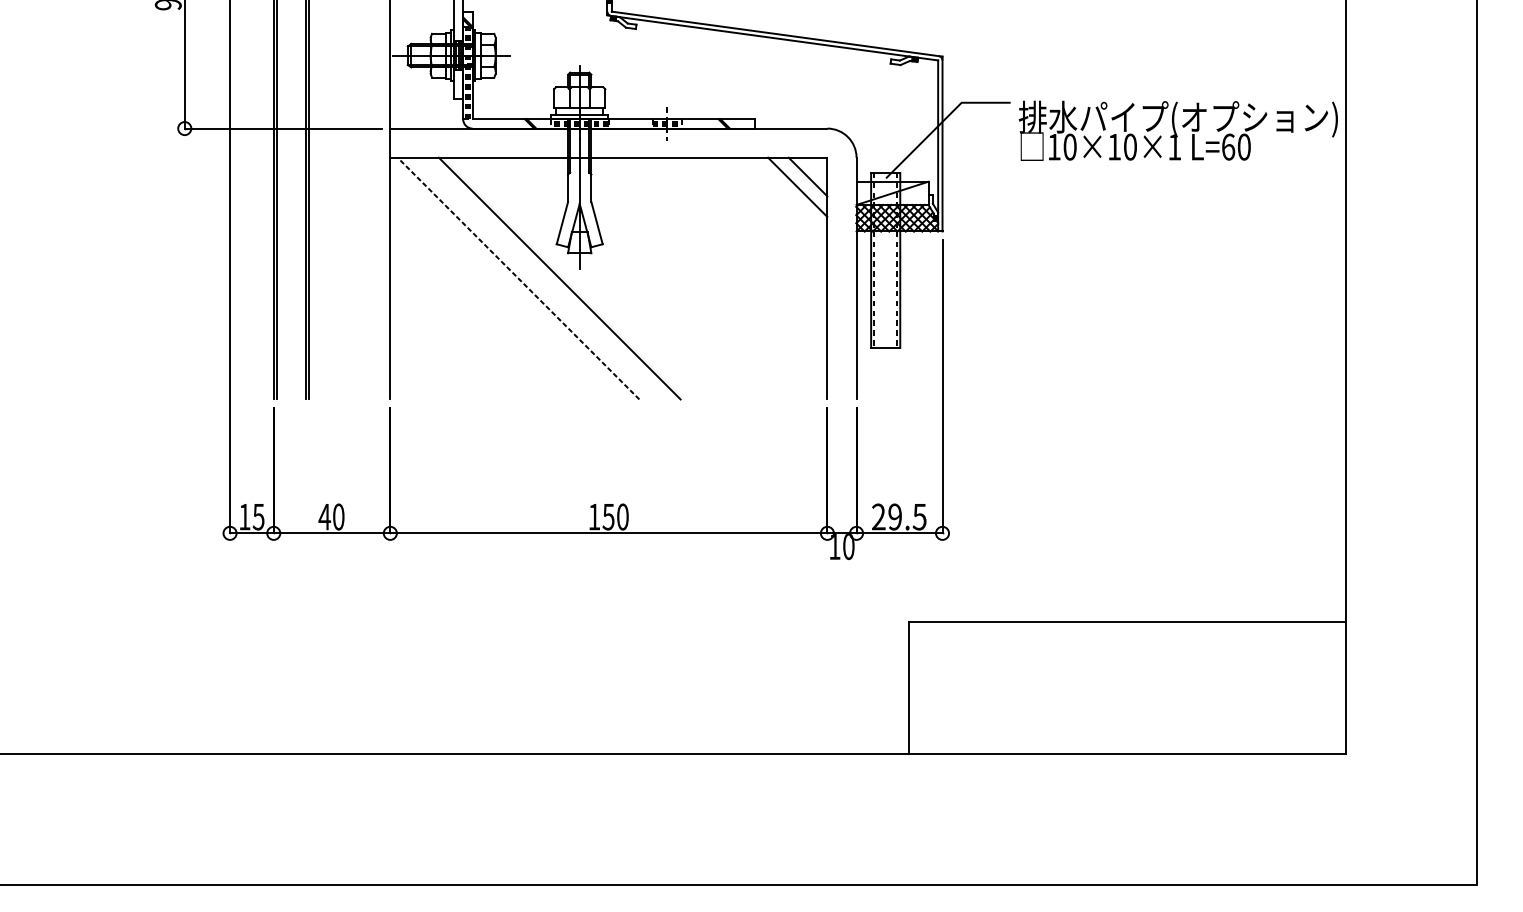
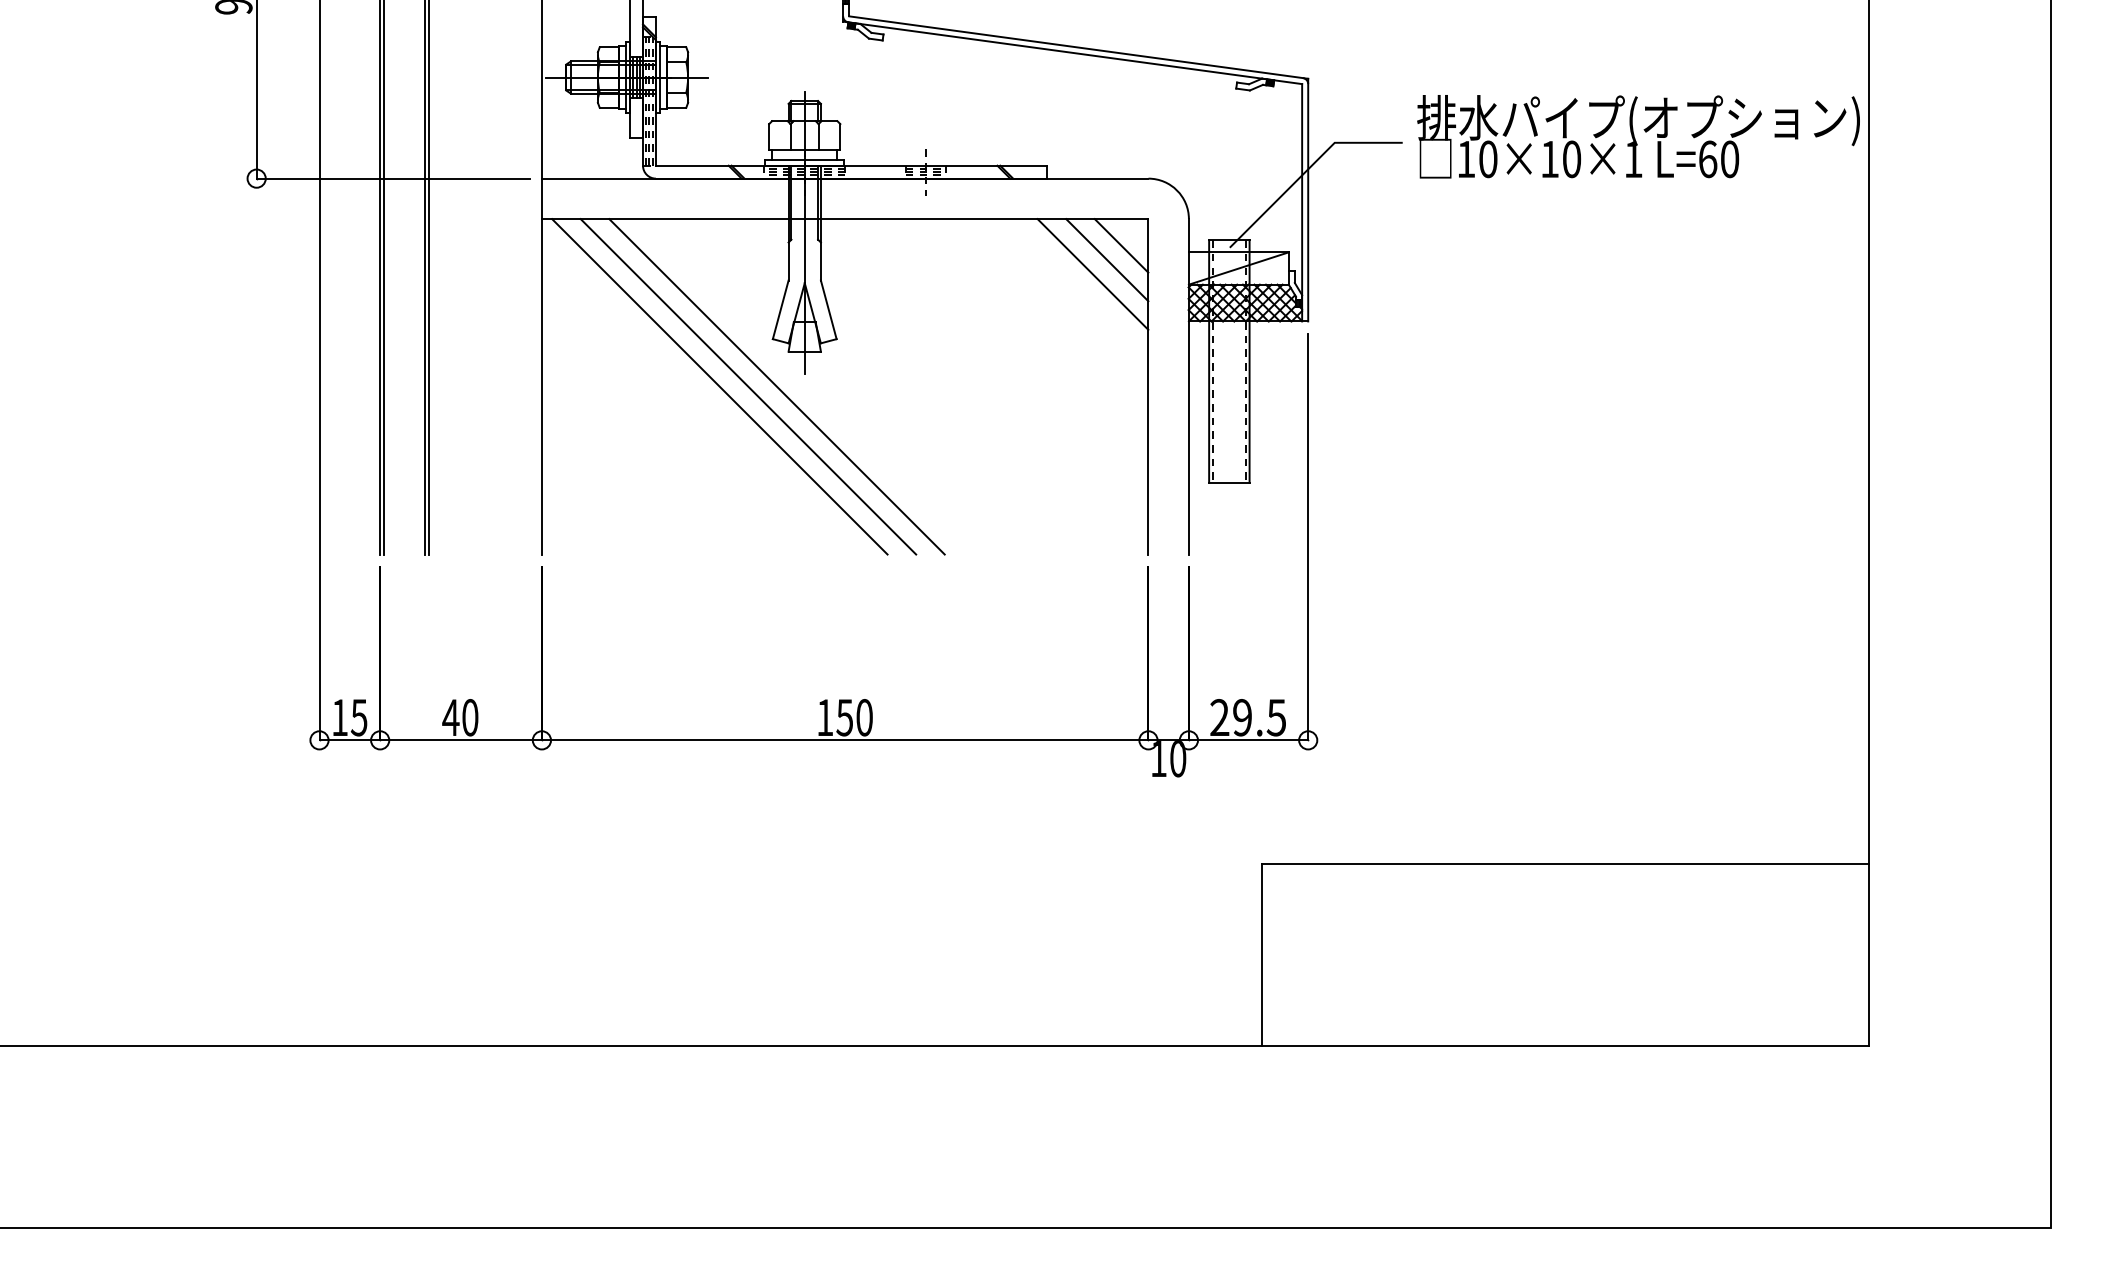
text: (1178, 130) -> (1638, 136), moved
line: (787, 197) -> (1092, 274), added
line: (518, 278) -> (719, 386), dashed -> solid
line: (539, 278) -> (748, 386), added

